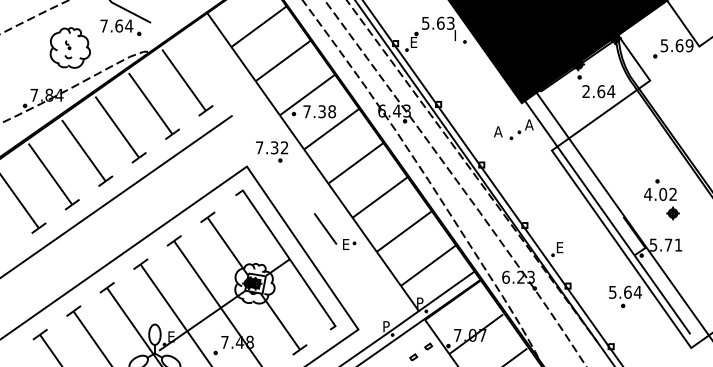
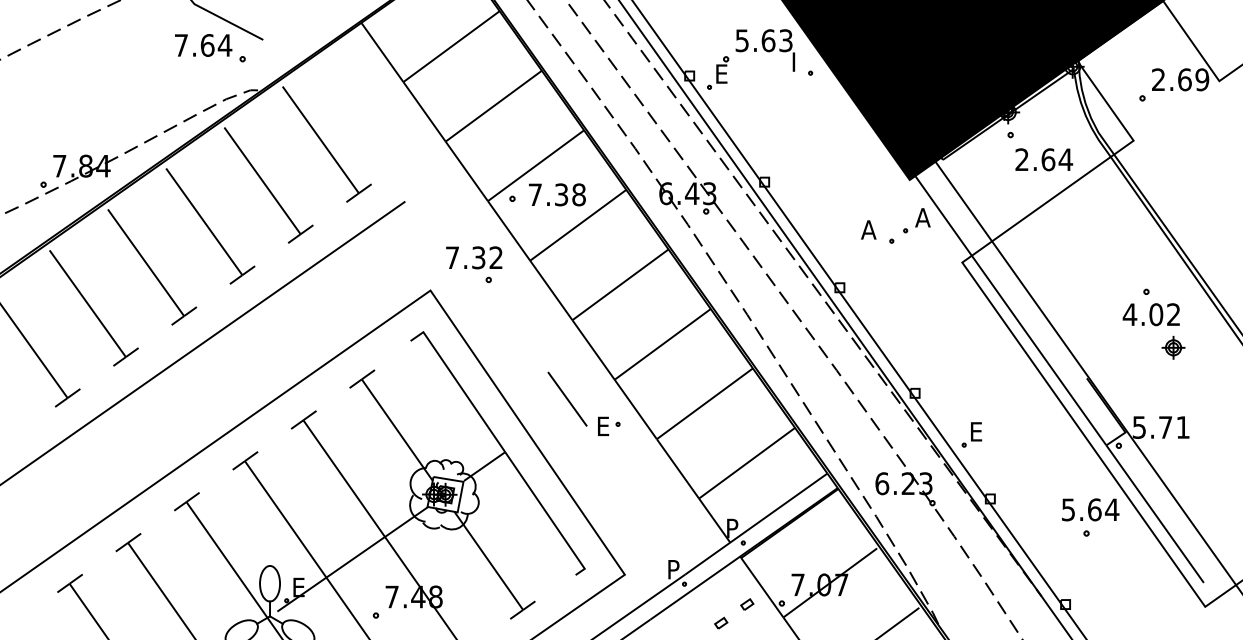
text: (664, 45) -> (1158, 79), 5.69 -> 2.69
part: (69, 47) -> (121, 82), removed
part: (661, 199) -> (1153, 323), moved

